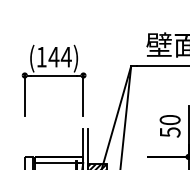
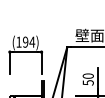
text: (53, 55) -> (25, 41), (144) -> (194)

